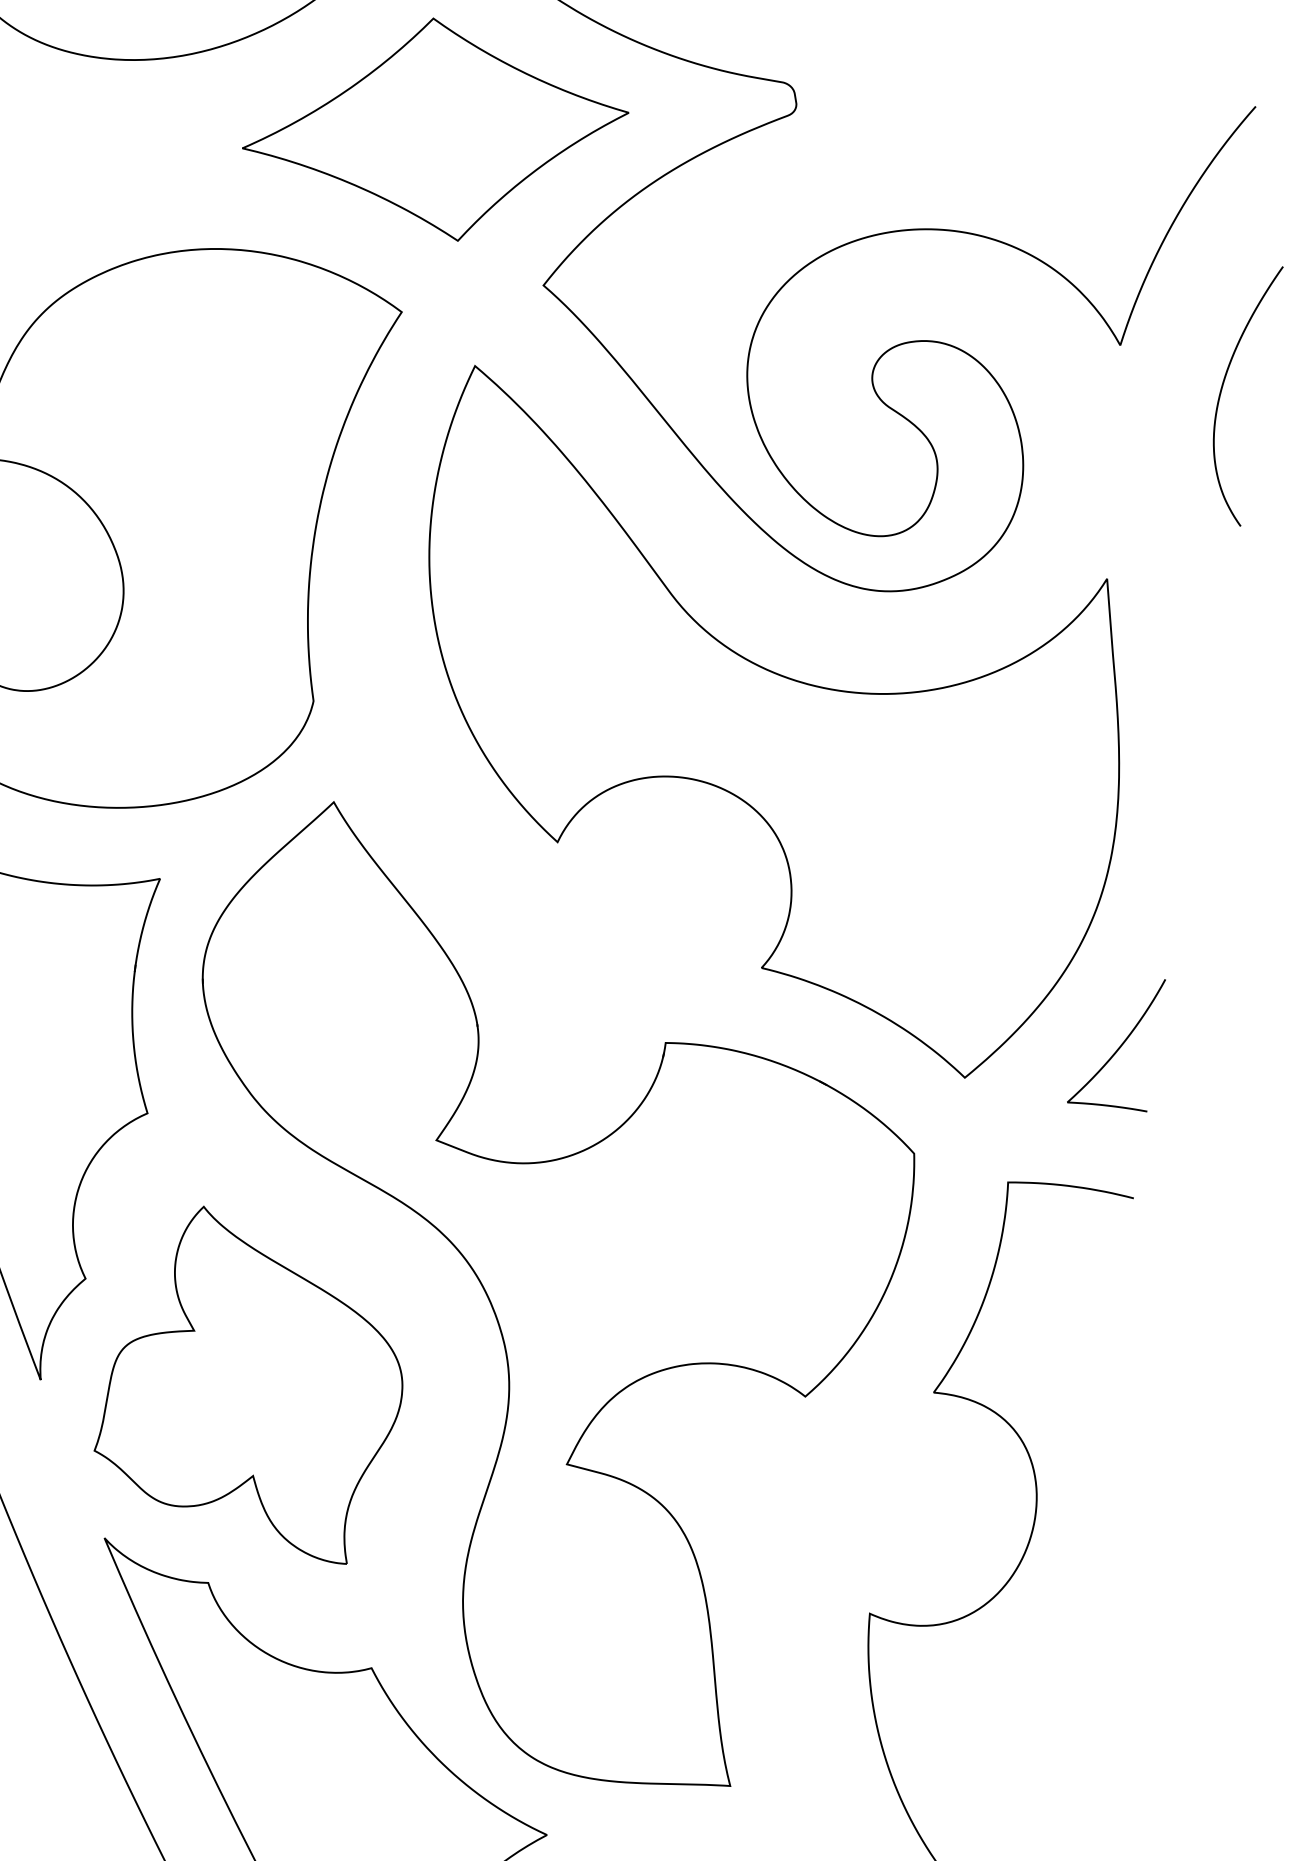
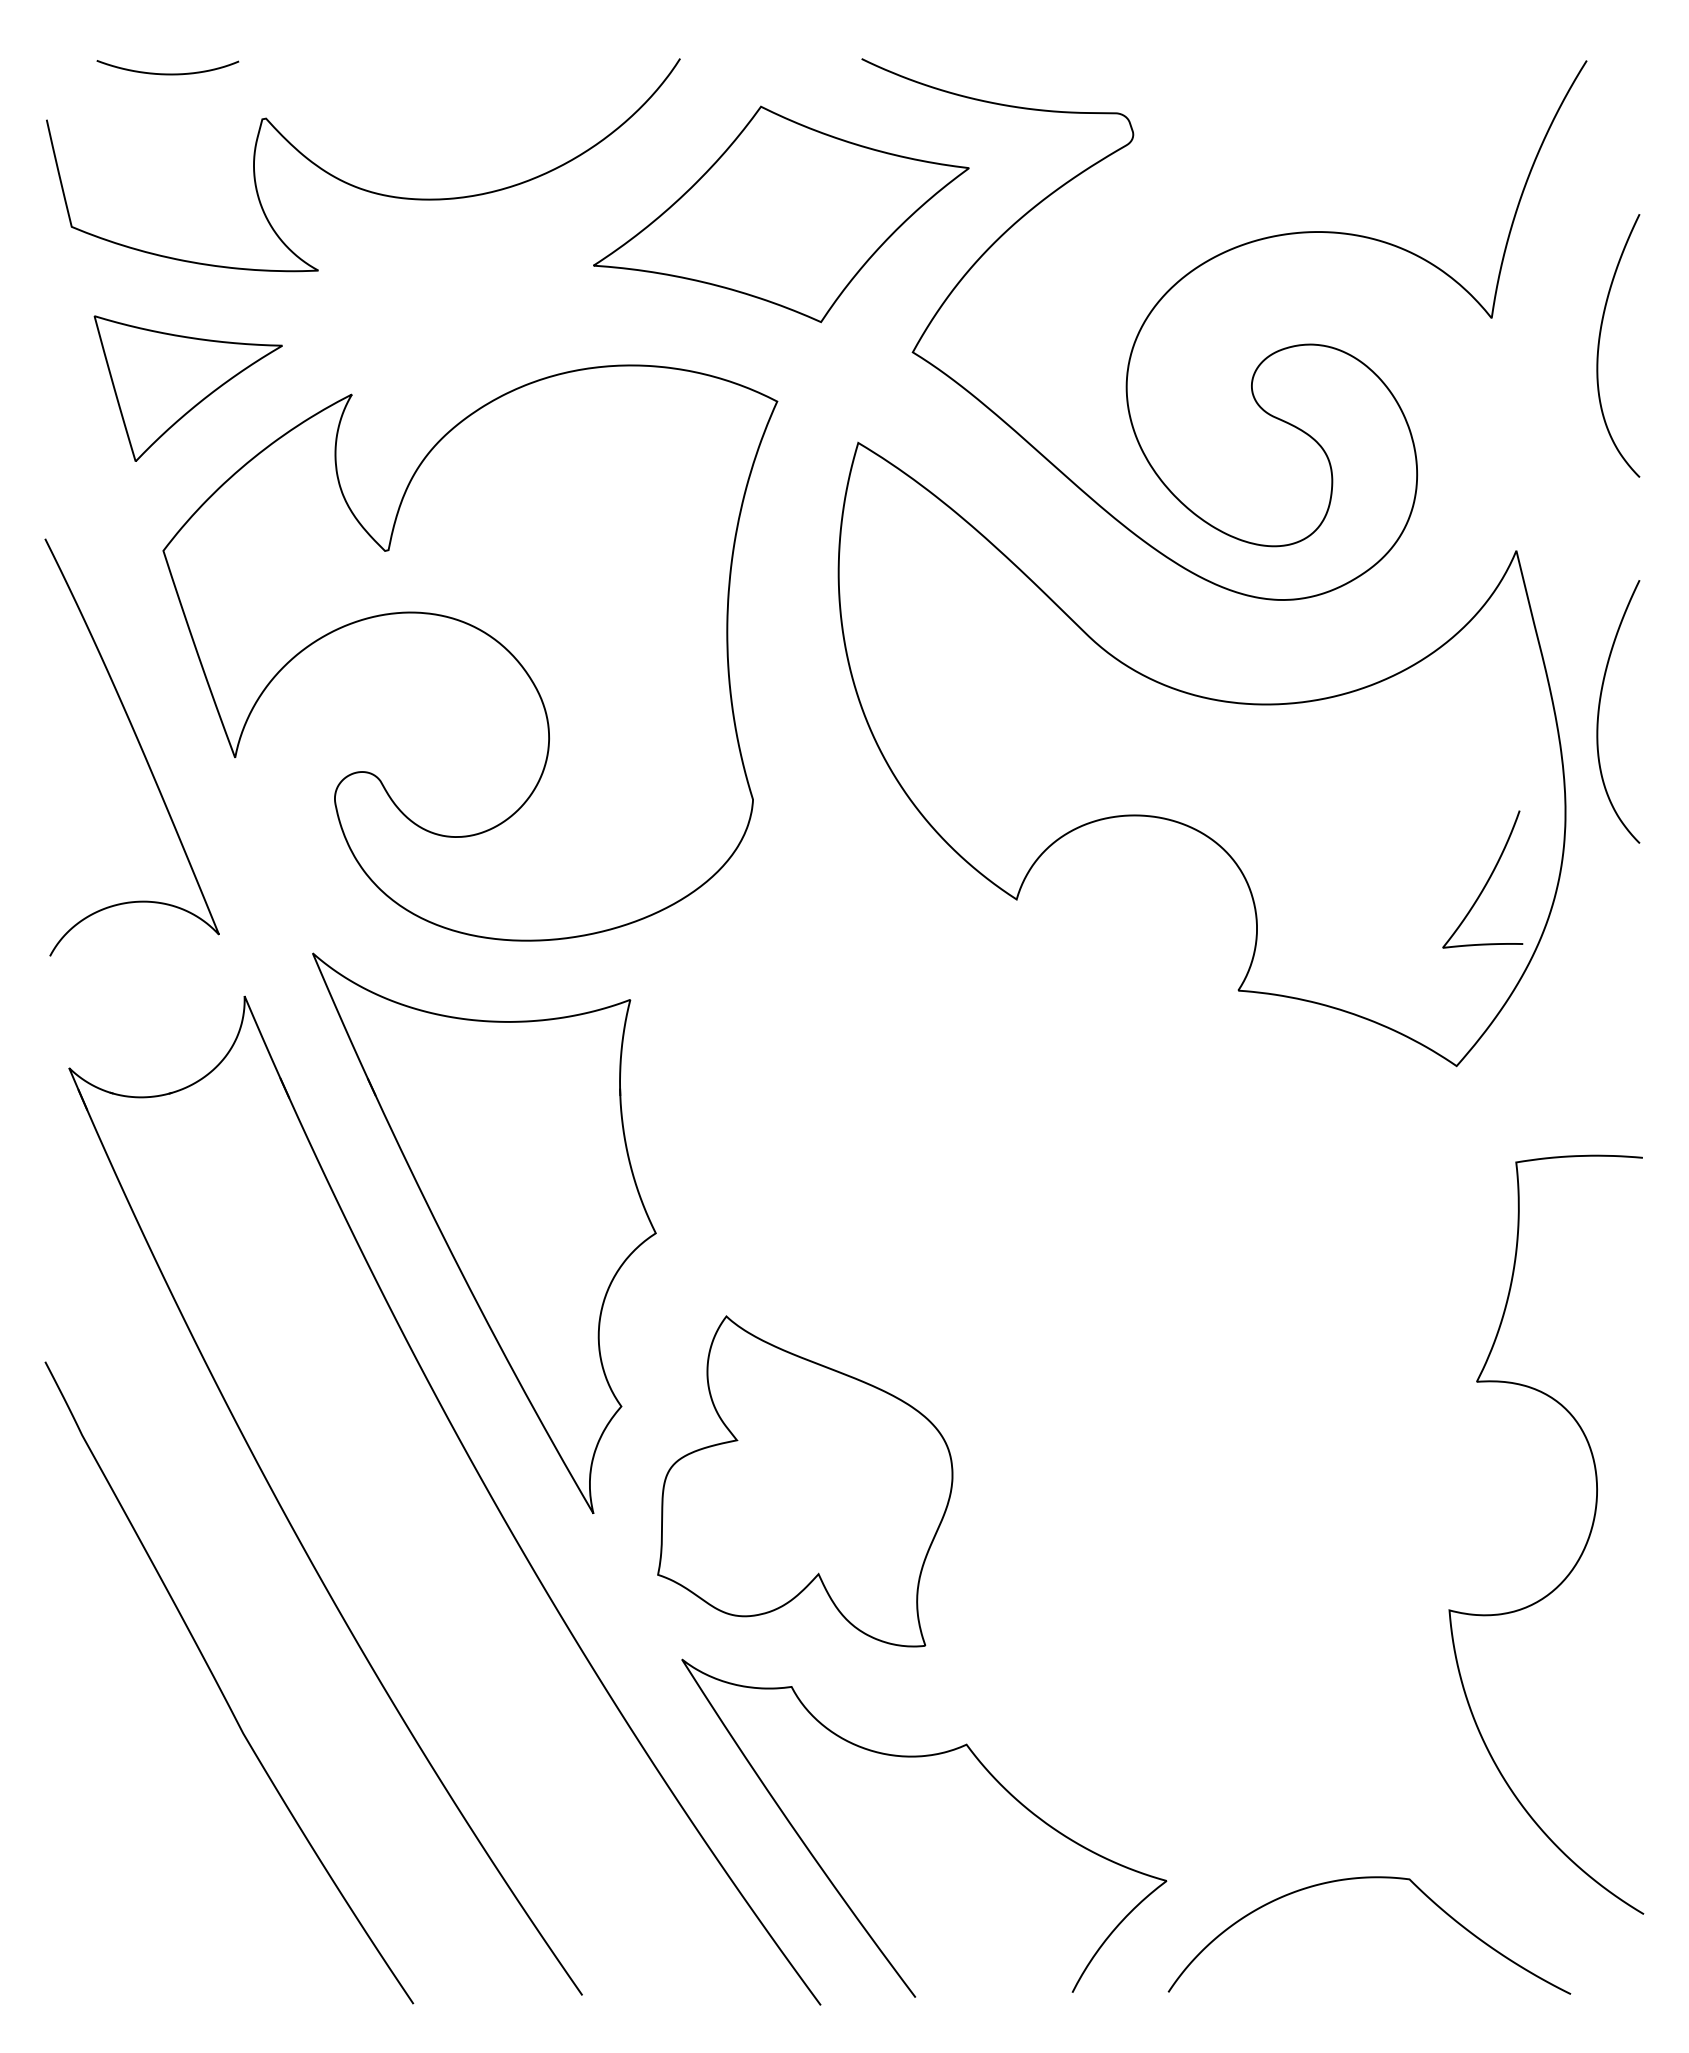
curve: (1165, 745) -> (1600, 705), added
curve: (1121, 1043) -> (1486, 881), moved
part: (522, 1299) -> (1055, 1356), removed

